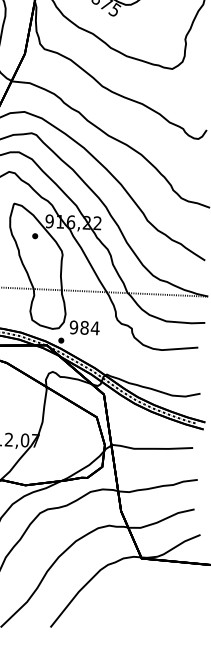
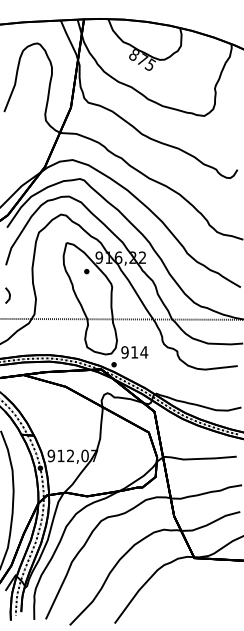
text: (84, 327) -> (134, 352), 984 -> 914

